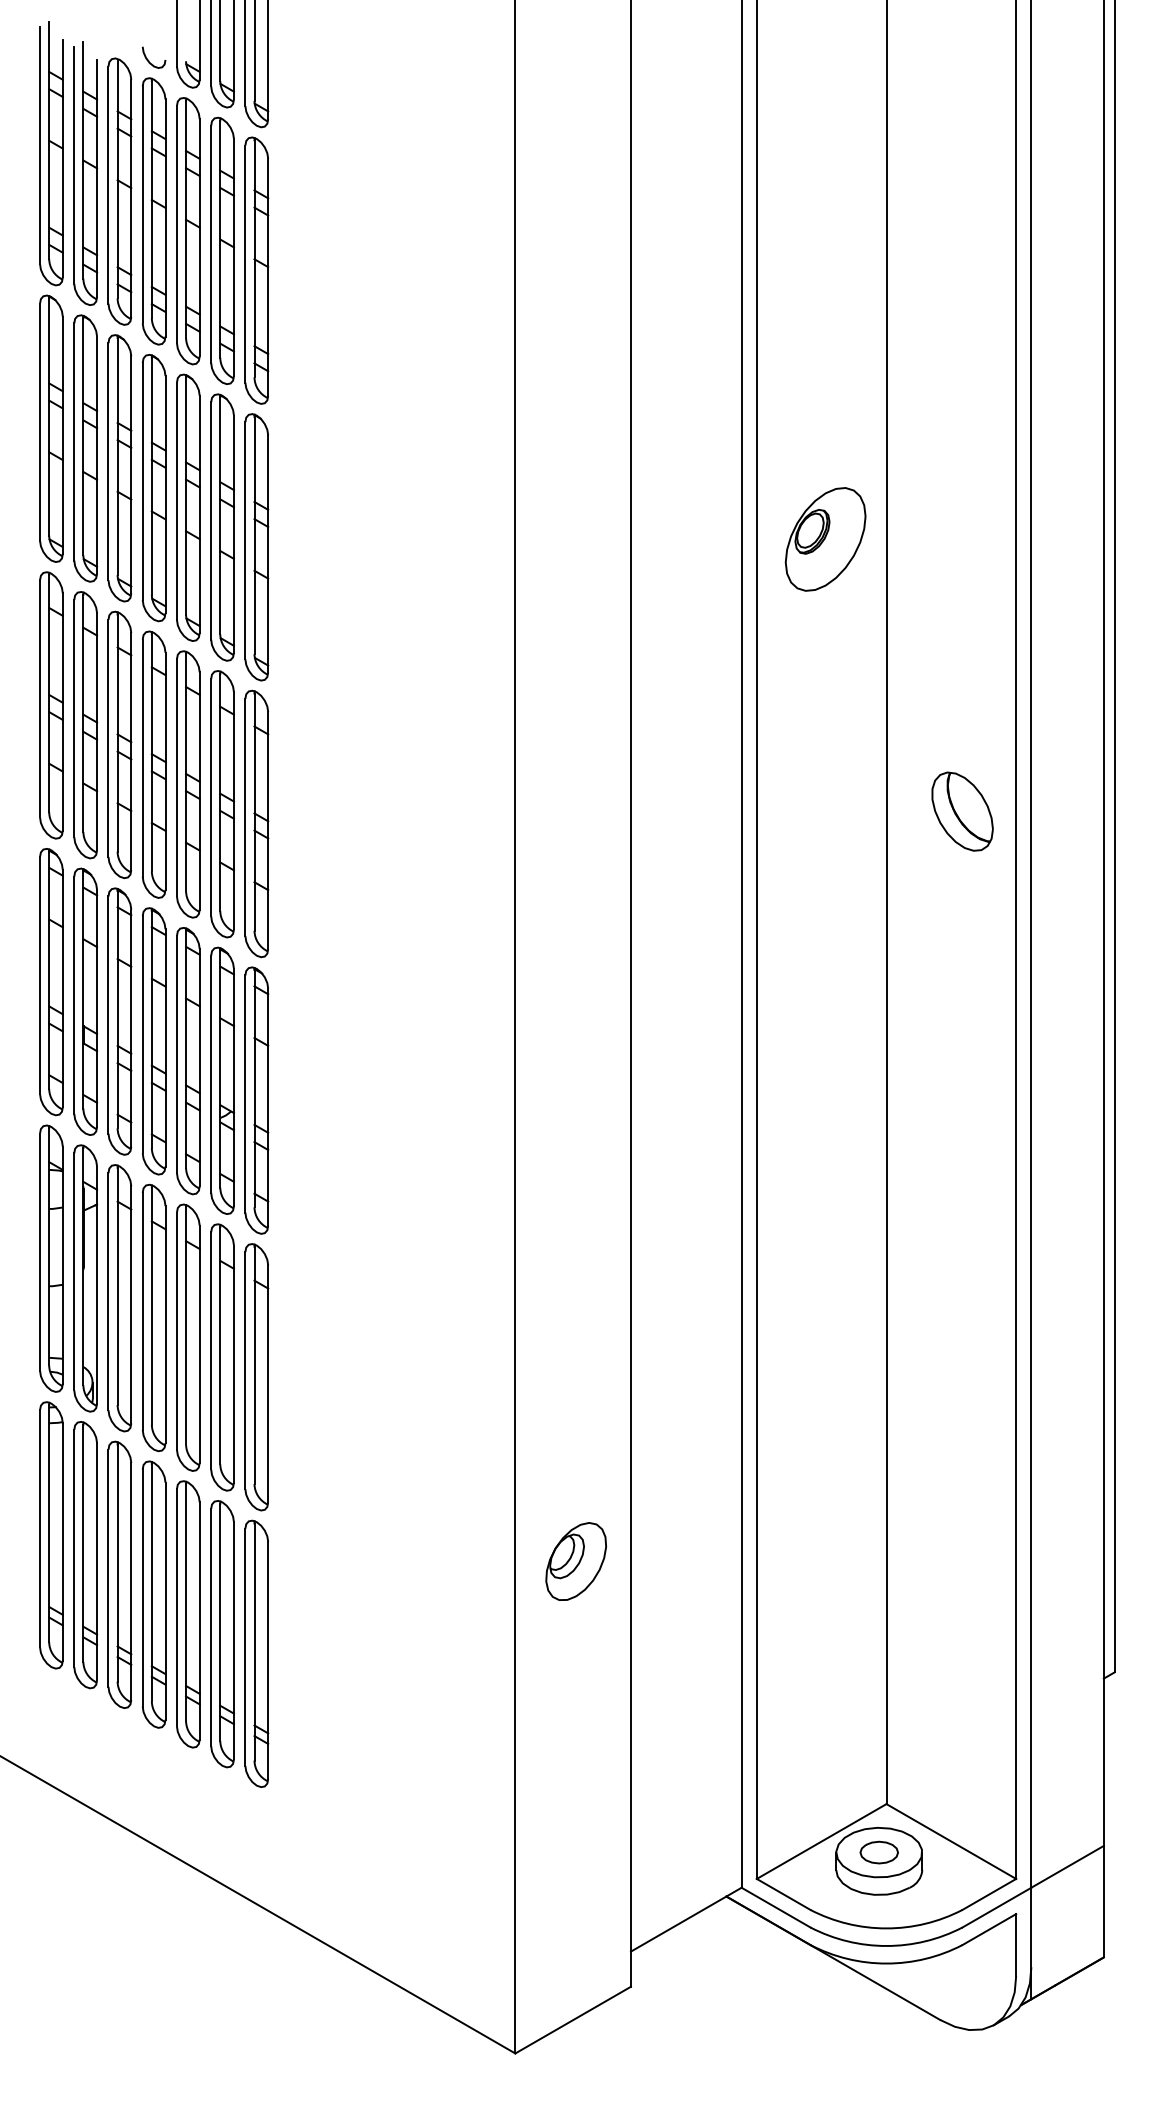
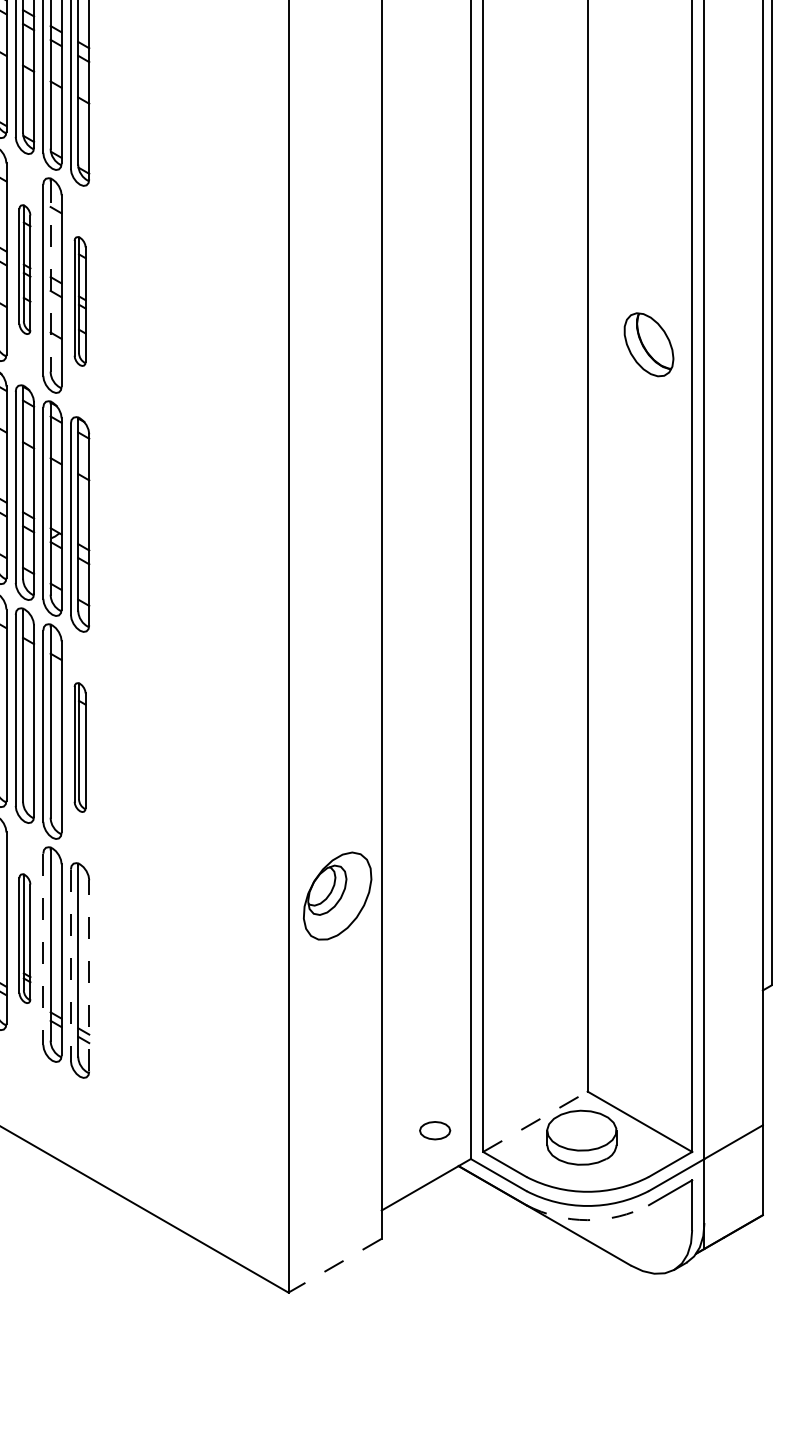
part: (825, 539) -> (538, 72), removed
part: (188, 784) -> (25, 269), size x0.6
line: (220, 792) -> (50, 276), solid -> dashed
part: (962, 811) -> (648, 344), moved
part: (256, 823) -> (79, 301), size x0.6
part: (256, 1377) -> (79, 747), size x0.6
part: (575, 1561) -> (336, 896), size x1.4
part: (188, 1614) -> (25, 938), size x0.6
line: (211, 1627) -> (43, 949), solid -> dashed
line: (245, 1647) -> (70, 965), solid -> dashed
line: (268, 1660) -> (89, 975), solid -> dashed
line: (821, 1841) -> (535, 1121), solid -> dashed
part: (878, 1852) -> (434, 1130), moved
arc: (886, 1963) -> (587, 1220), solid -> dashed
line: (573, 2020) -> (335, 1266), solid -> dashed

